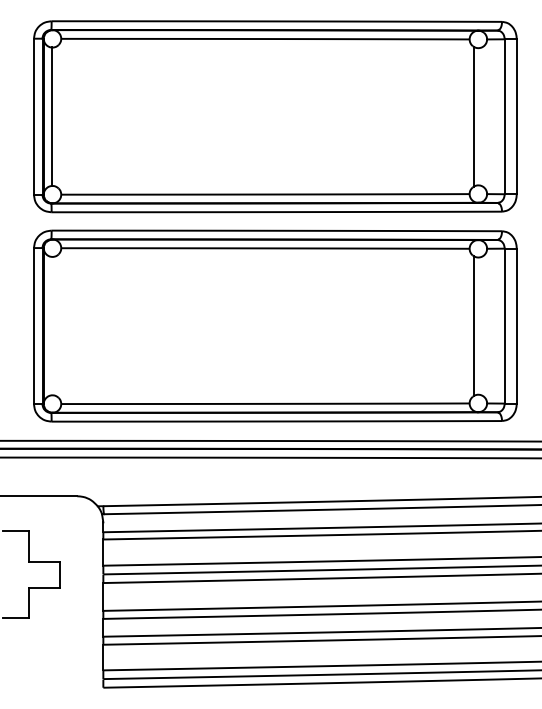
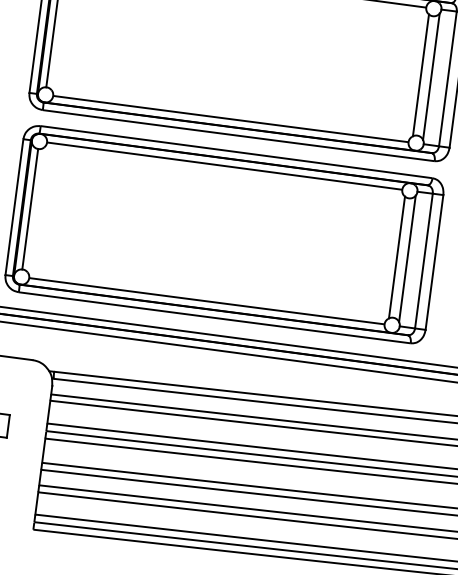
line: (485, 116) -> (431, 76), added
line: (52, 325) -> (30, 208), added
line: (485, 326) -> (407, 259), added

